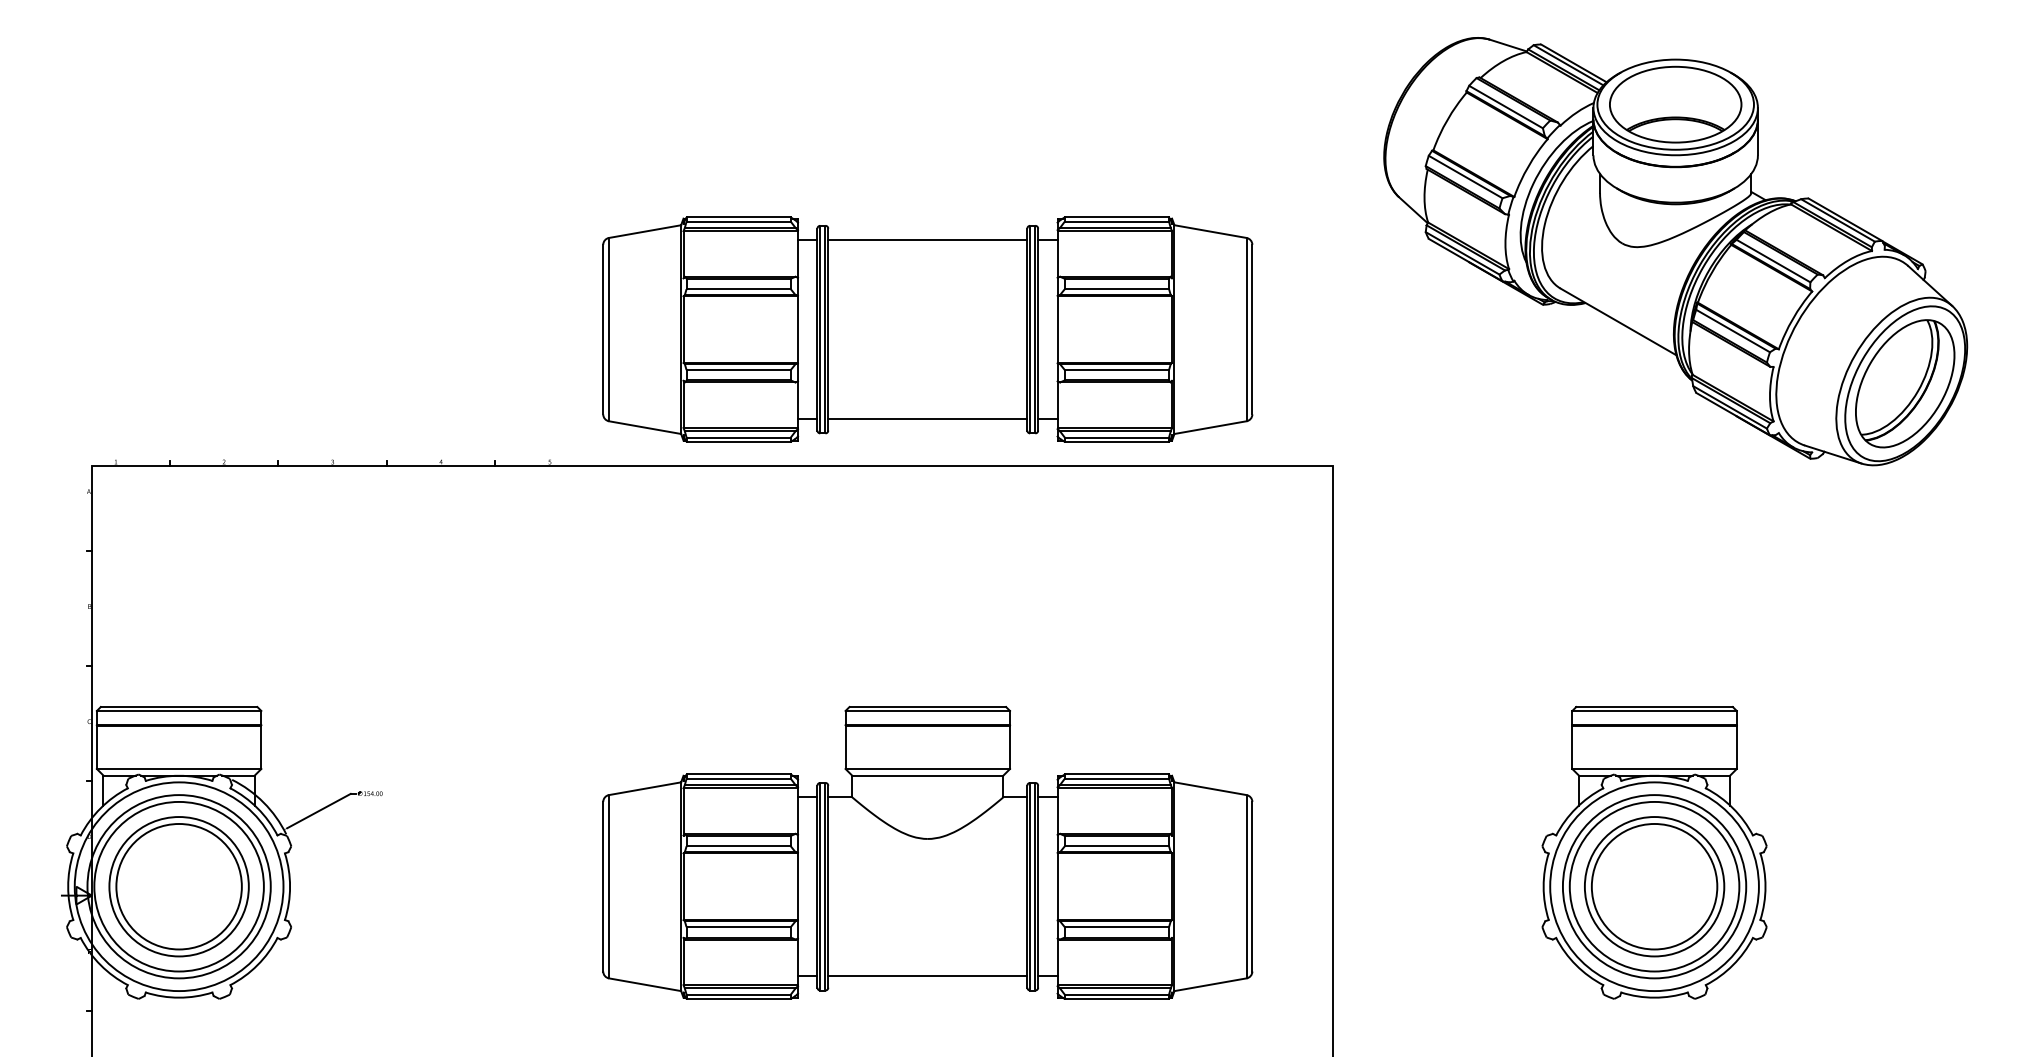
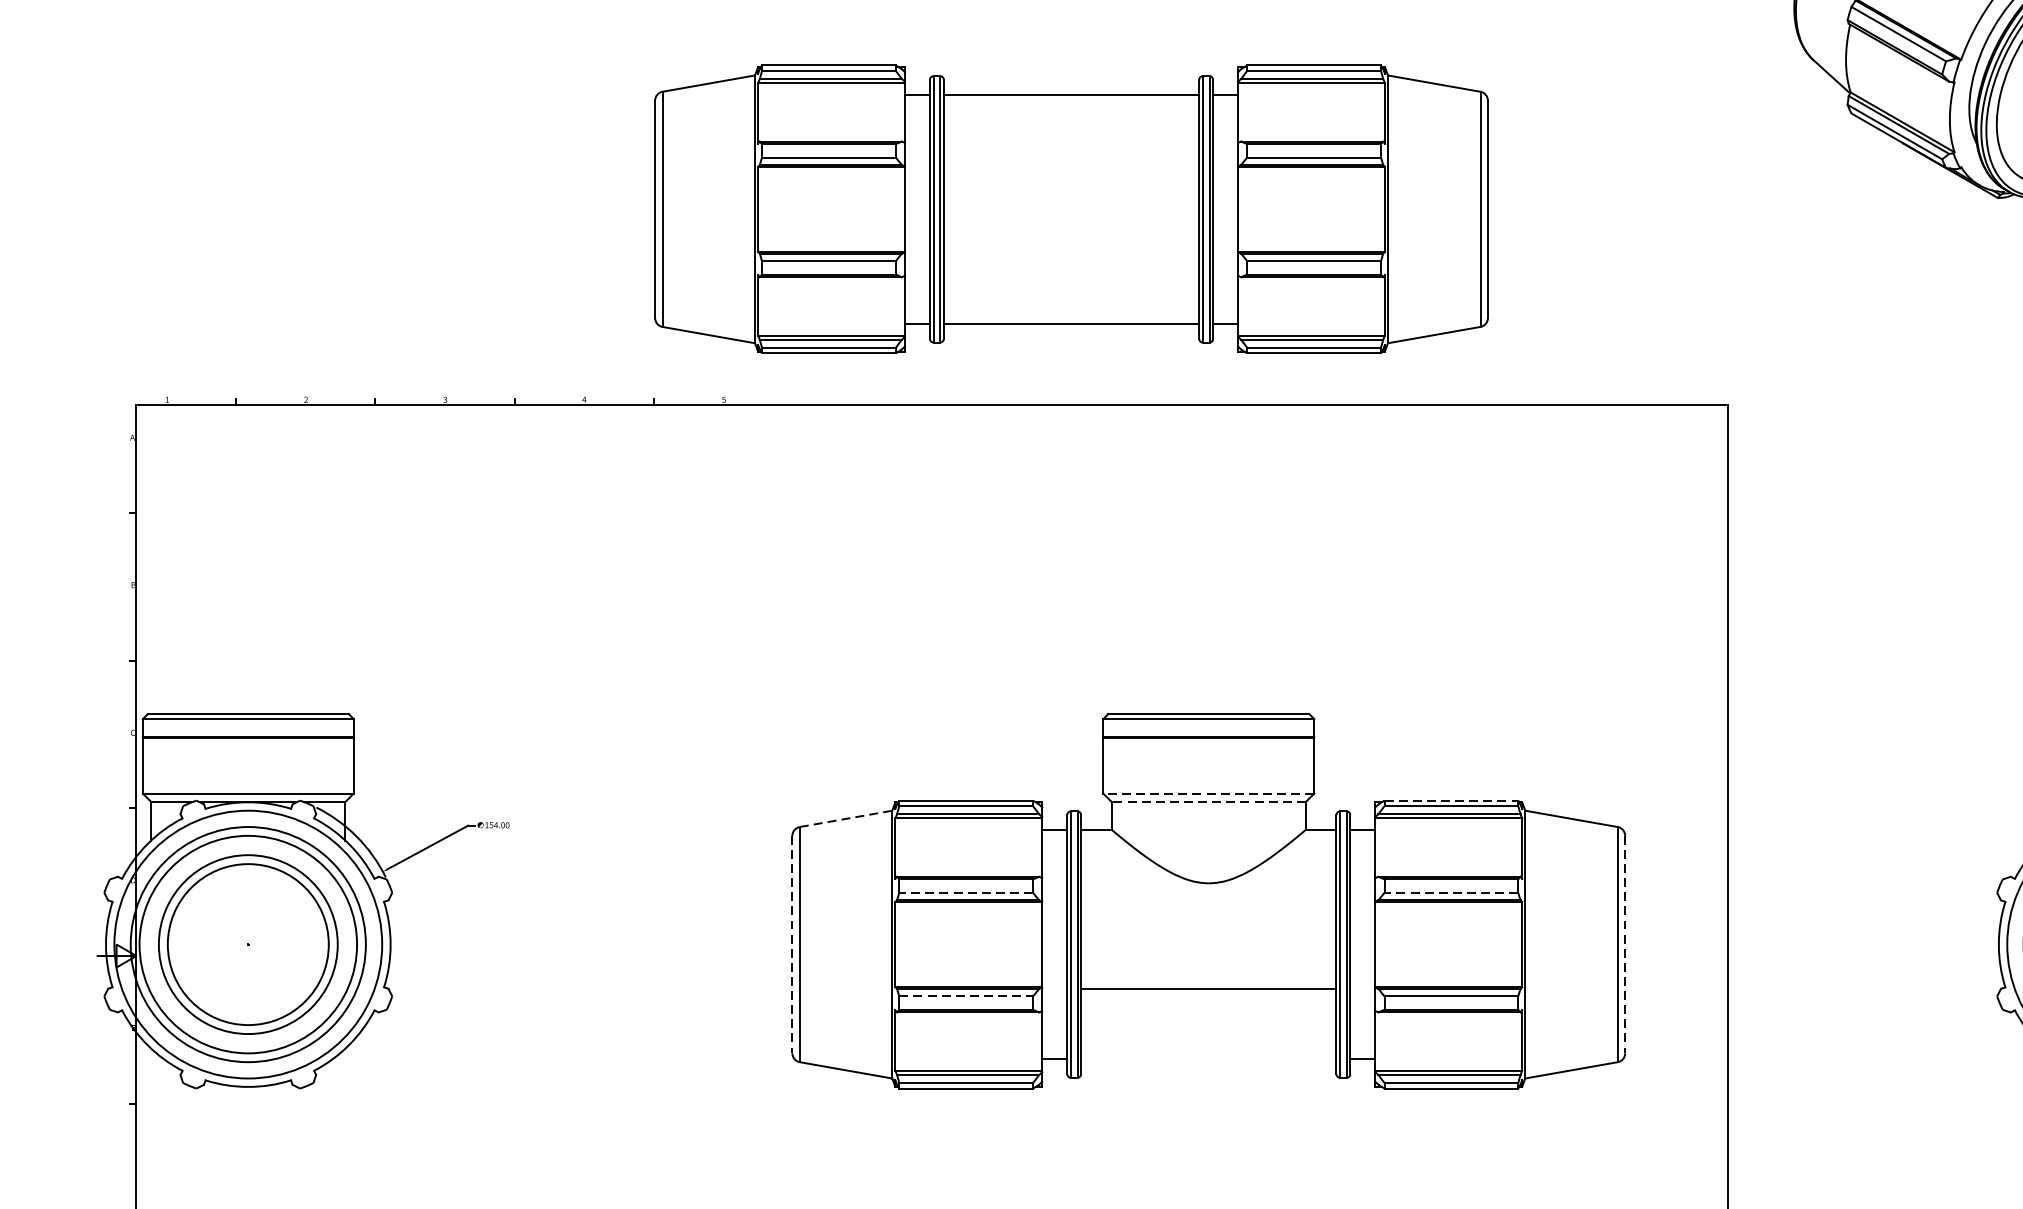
part: (927, 329) -> (1071, 209), moved
line: (927, 768) -> (1208, 792), solid -> dashed
line: (1117, 774) -> (1452, 800), solid -> dashed
line: (927, 775) -> (1208, 801), solid -> dashed
line: (645, 788) -> (846, 818), solid -> dashed
line: (738, 846) -> (965, 892), solid -> dashed
line: (1116, 846) -> (1450, 892), solid -> dashed
line: (603, 886) -> (792, 944), solid -> dashed
line: (1252, 886) -> (1625, 944), solid -> dashed
line: (739, 927) -> (967, 996), solid -> dashed
line: (927, 976) -> (1208, 989), moved

